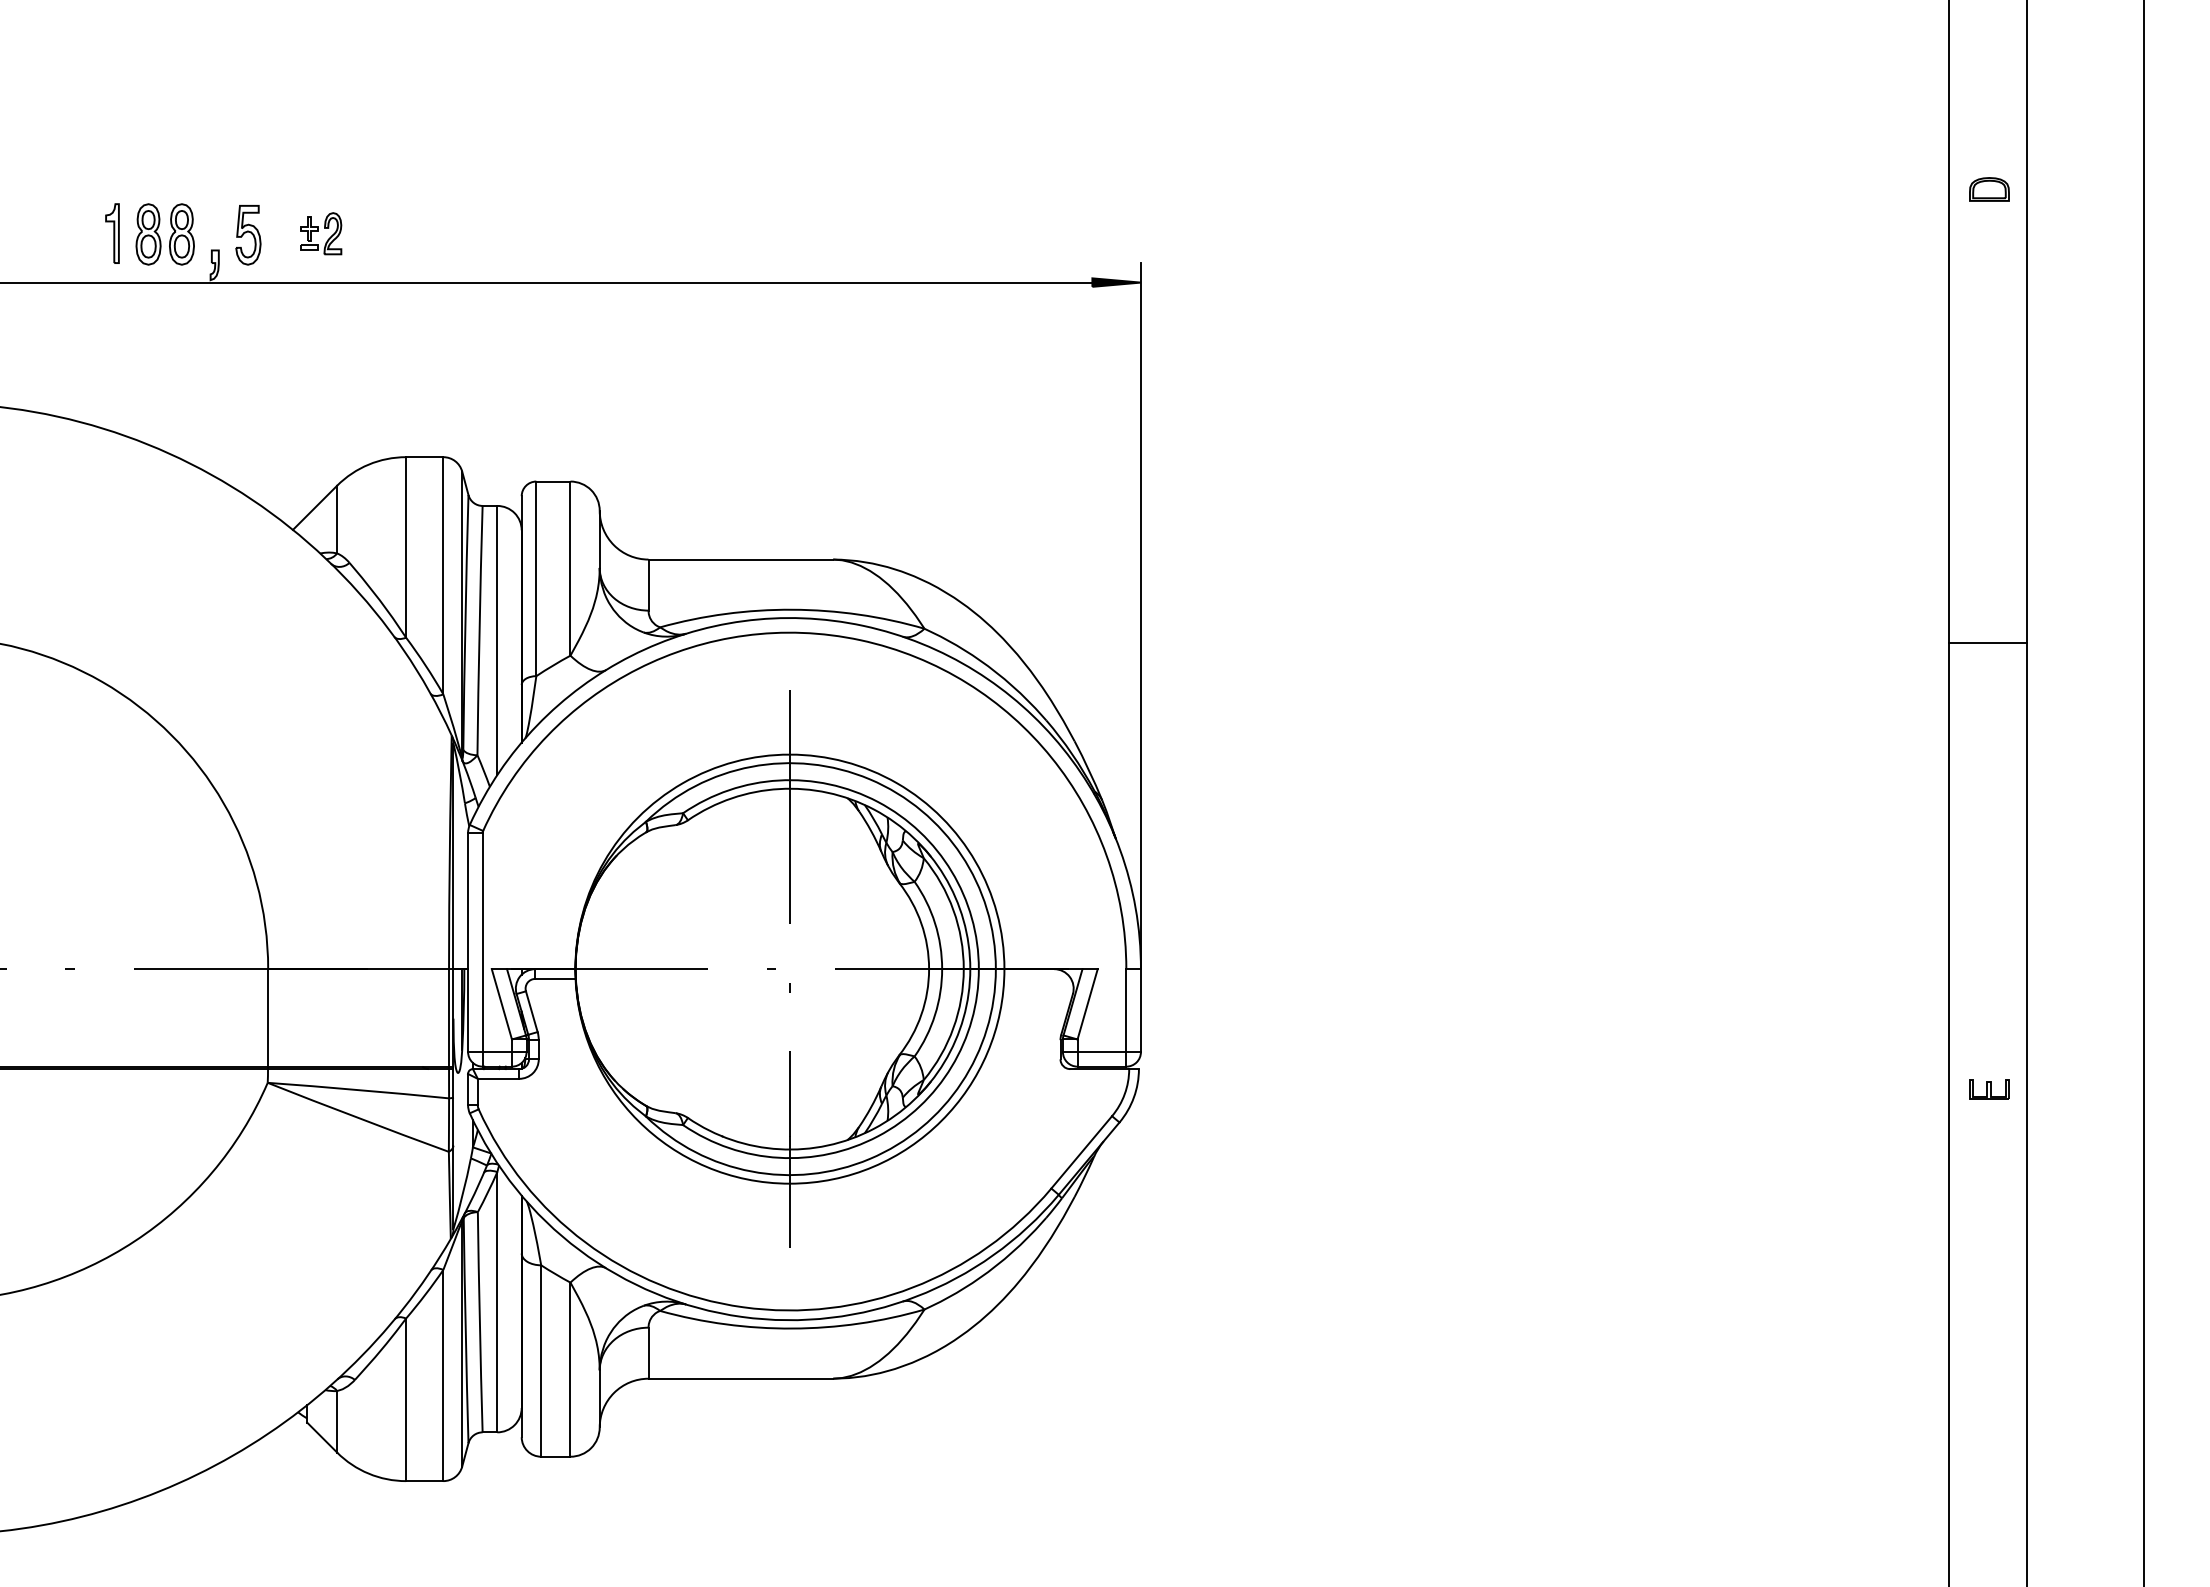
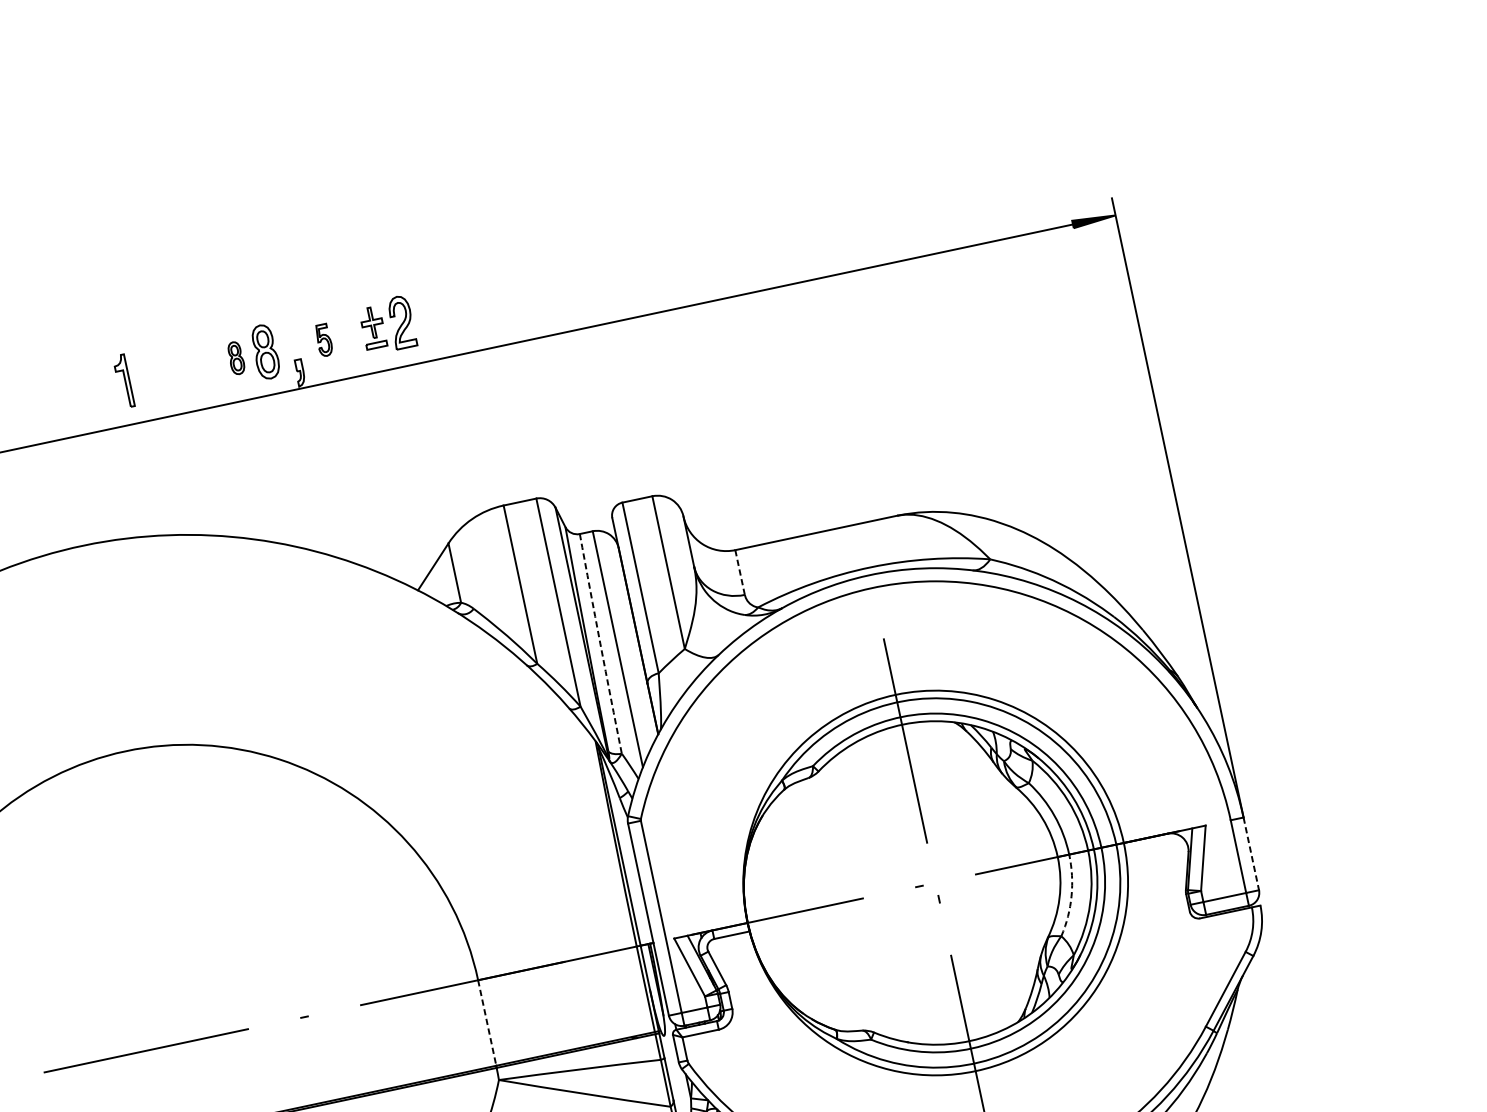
part: (112, 233) -> (123, 381), moved
part: (321, 233) -> (387, 325), size x1.4
part: (148, 234) -> (236, 358), size x0.6
part: (248, 235) -> (324, 340), size x0.6
line: (648, 585) -> (740, 572), solid -> dashed
arc: (479, 630) -> (600, 643), solid -> dashed
line: (1140, 1011) -> (1251, 854), solid -> dashed
arc: (935, 1014) -> (1071, 895), solid -> dashed
line: (268, 1017) -> (487, 1022), solid -> dashed

